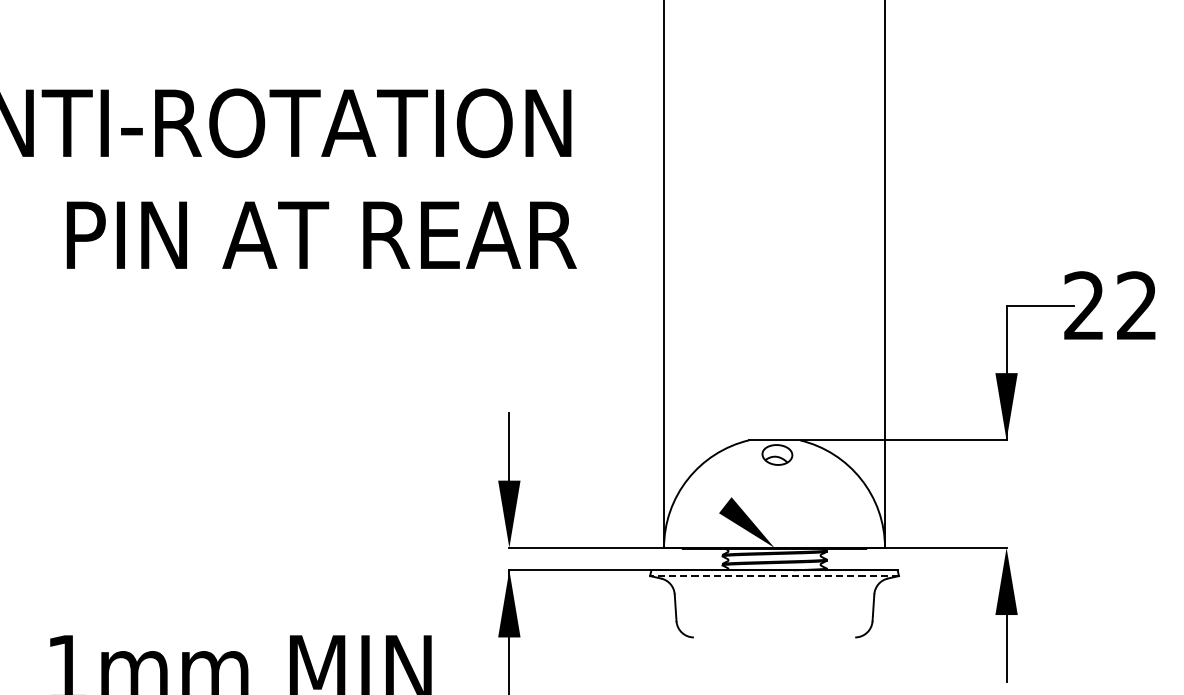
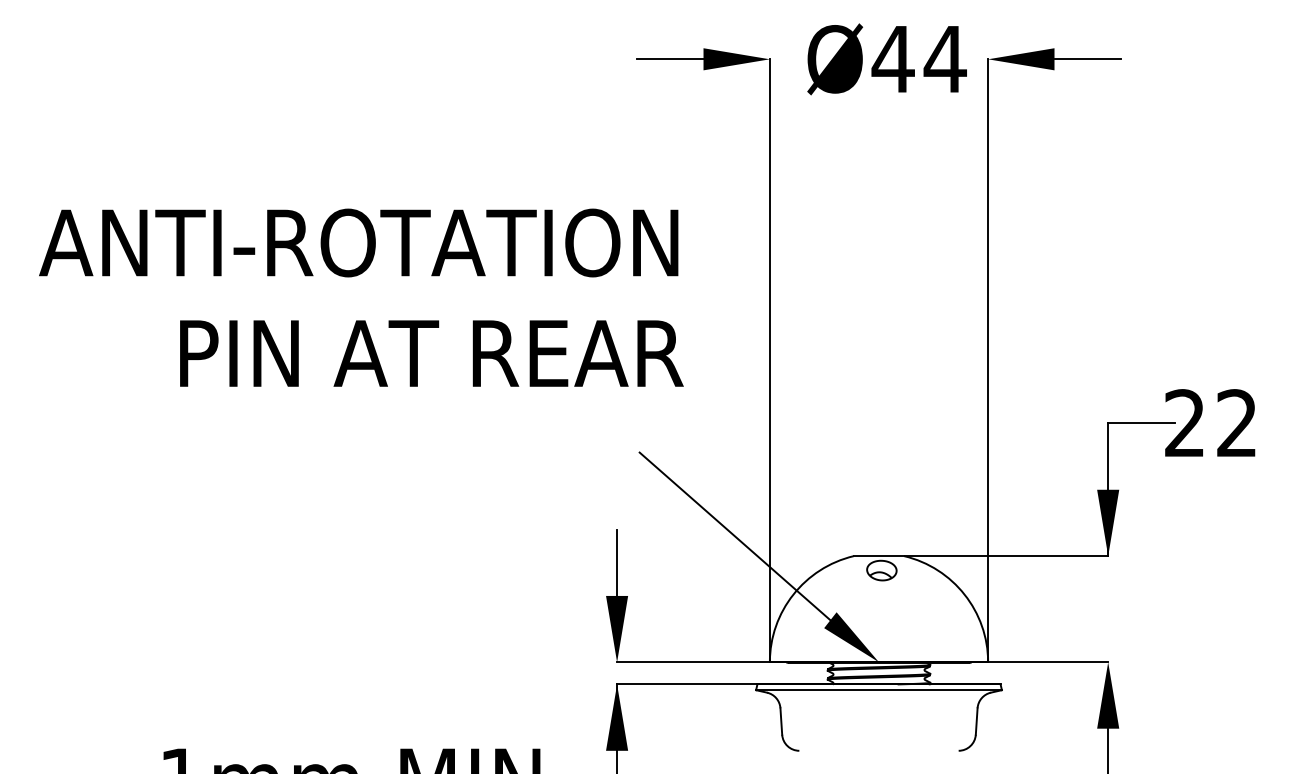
line: (628, 420) -> (734, 536), added
line: (775, 576) -> (879, 690), dashed -> solid

